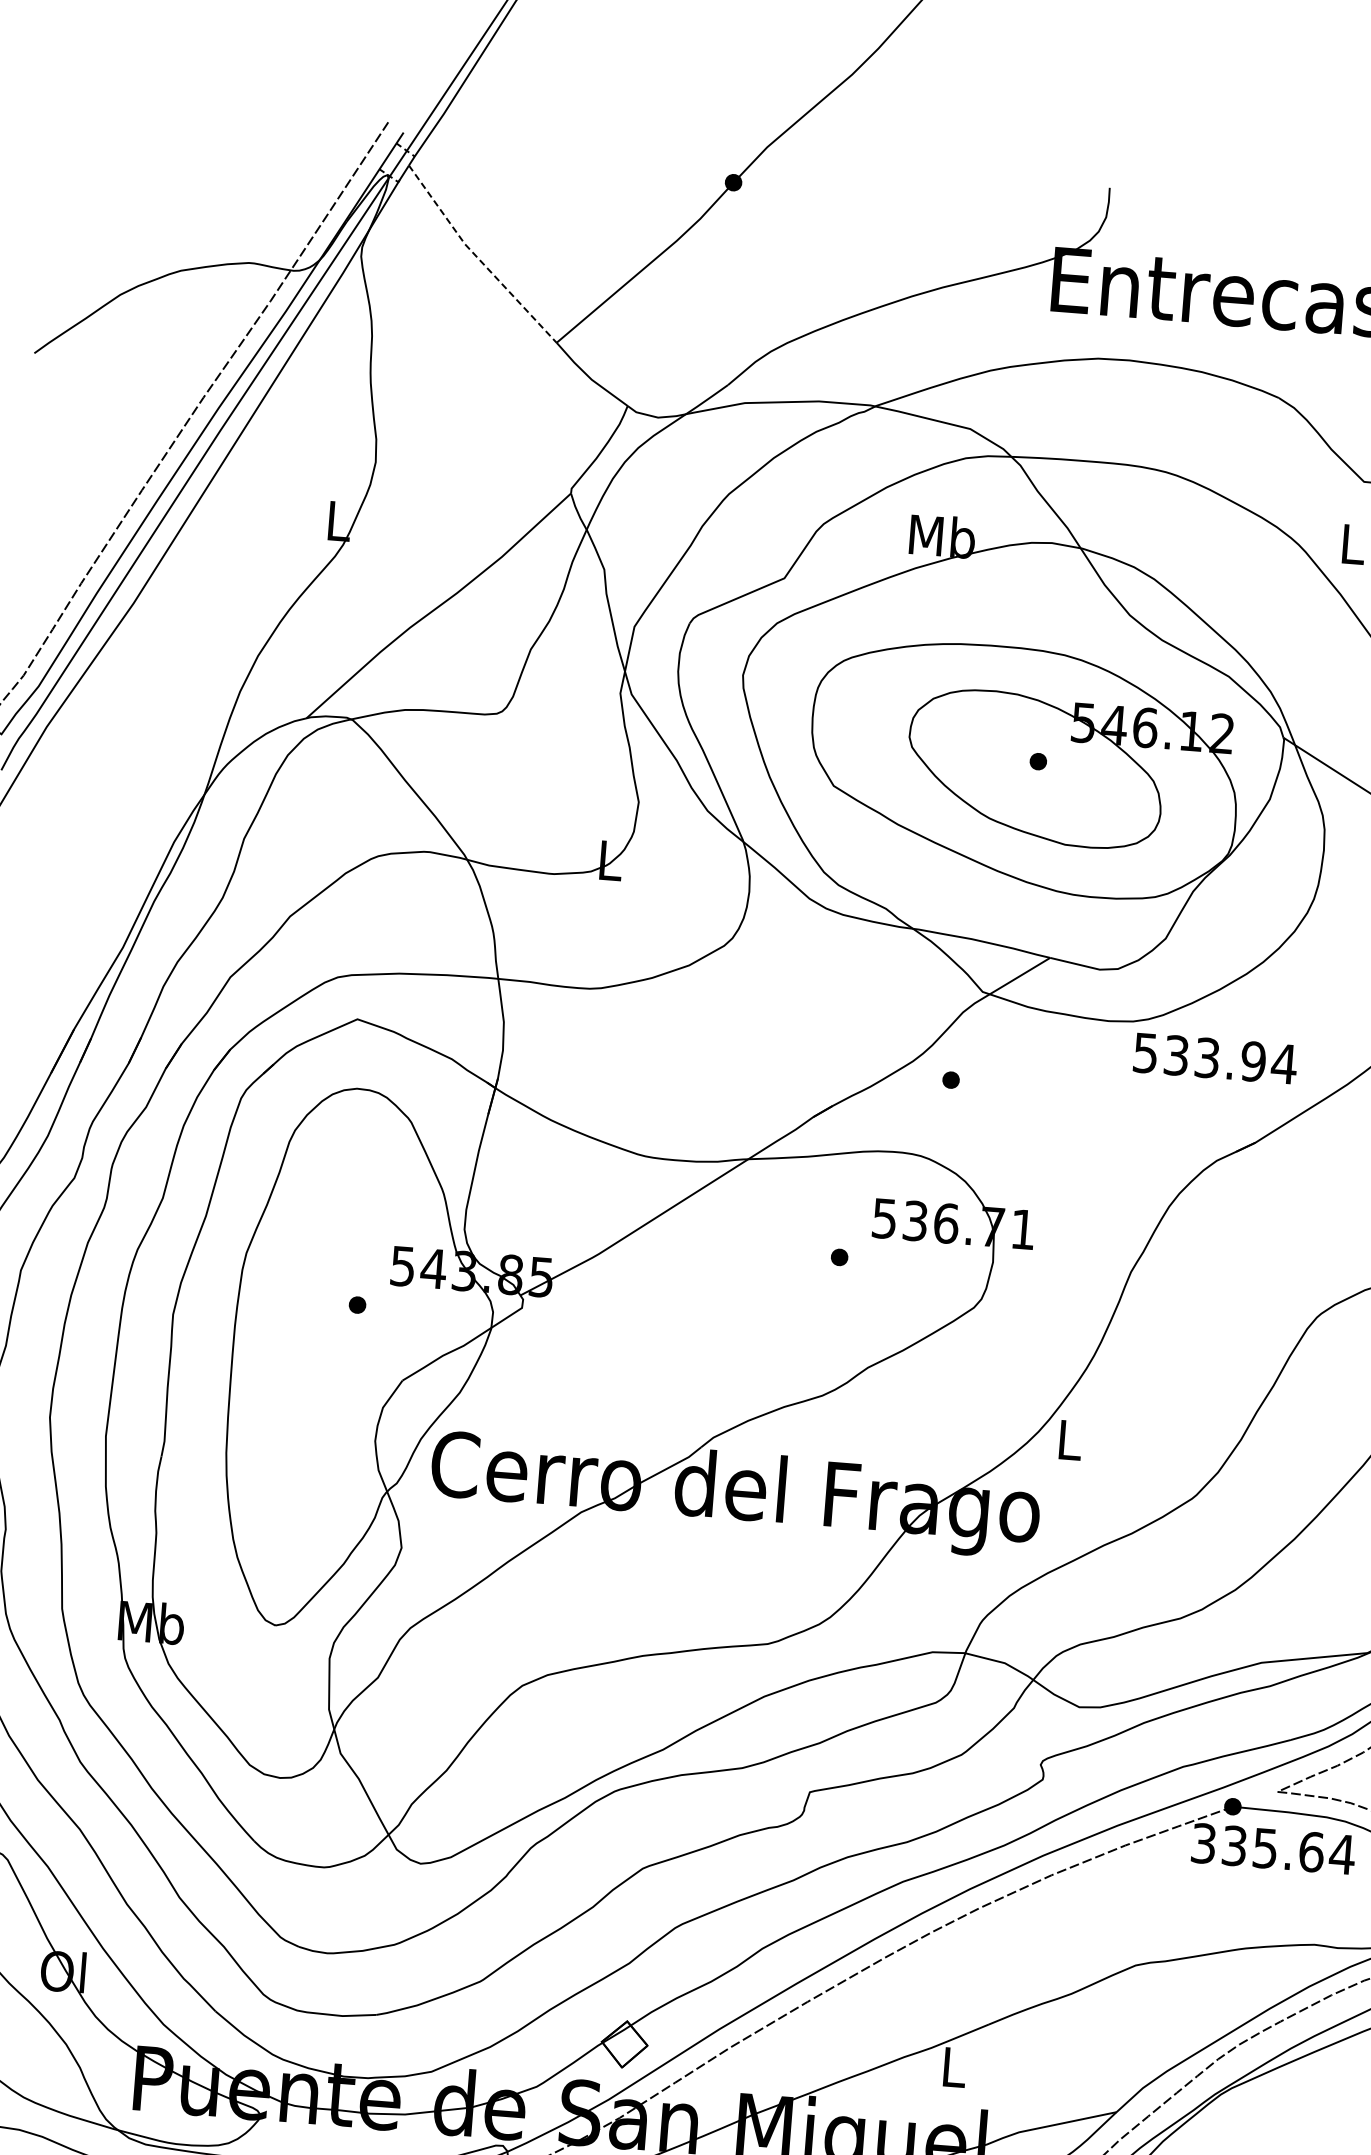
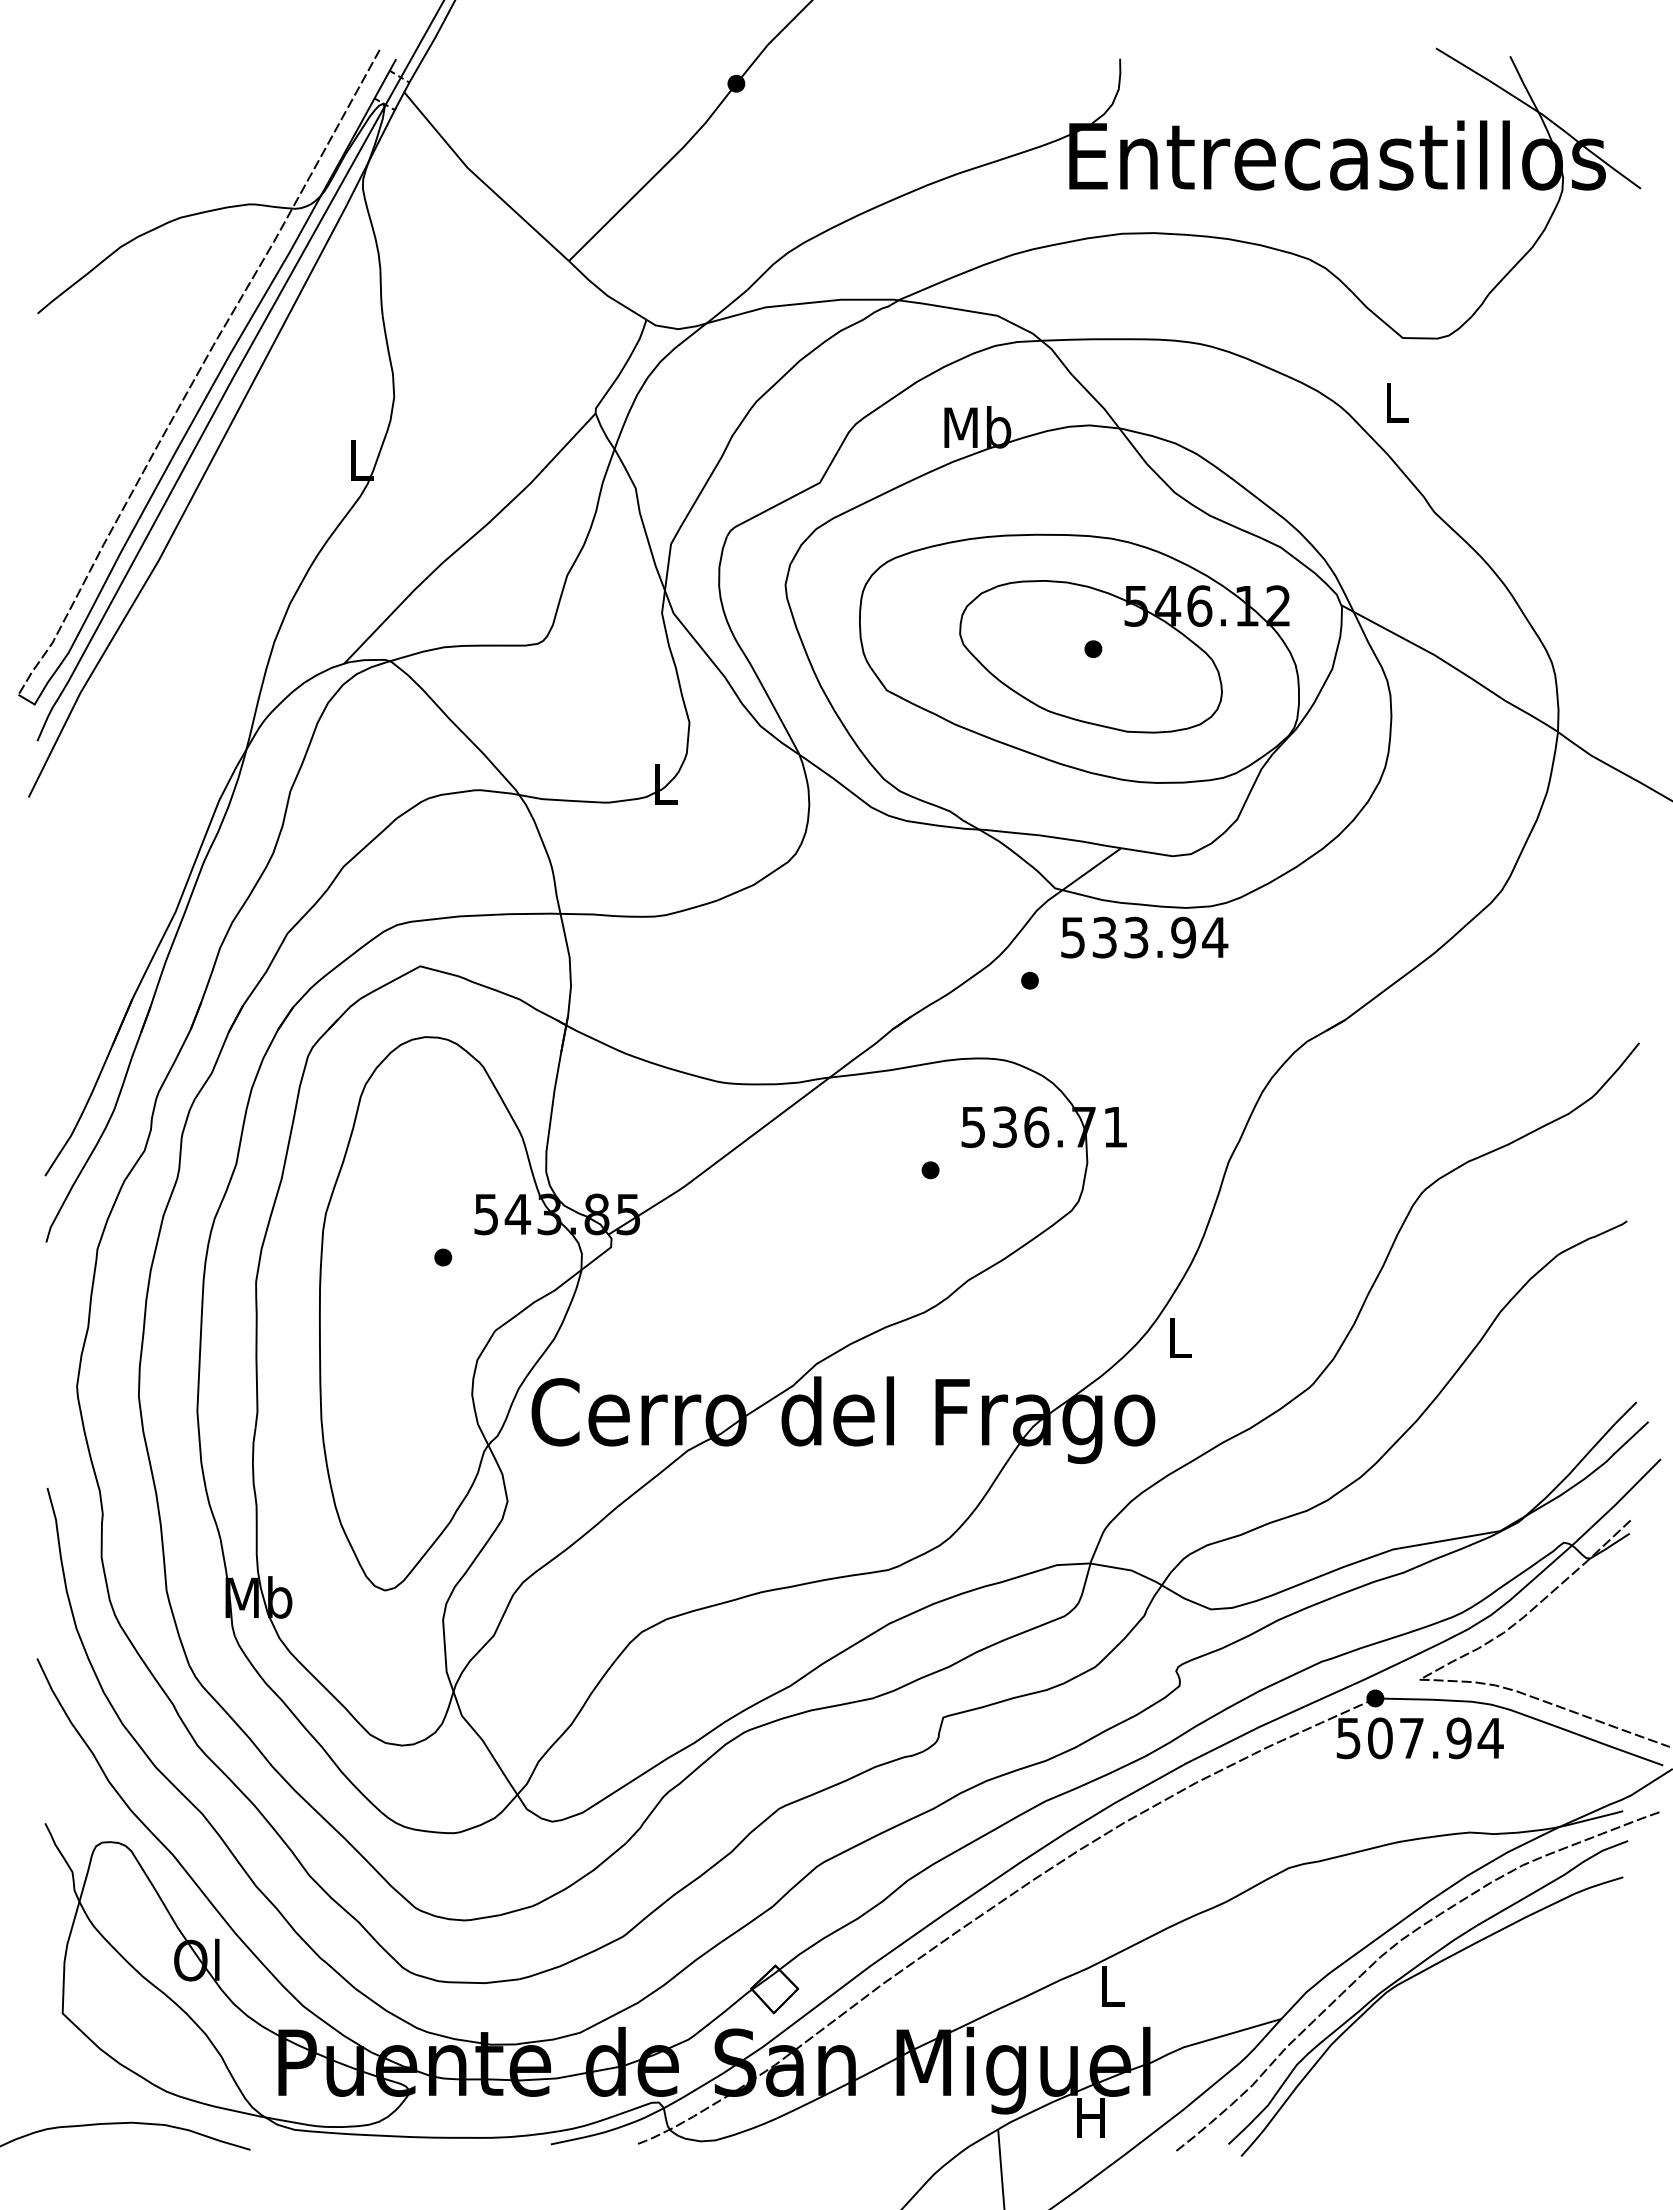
line: (477, 257) -> (481, 180), dashed -> solid
text: (1215, 1058) -> (1144, 937), moved
text: (1258, 1848) -> (1404, 1738), 335.64 -> 507.94

